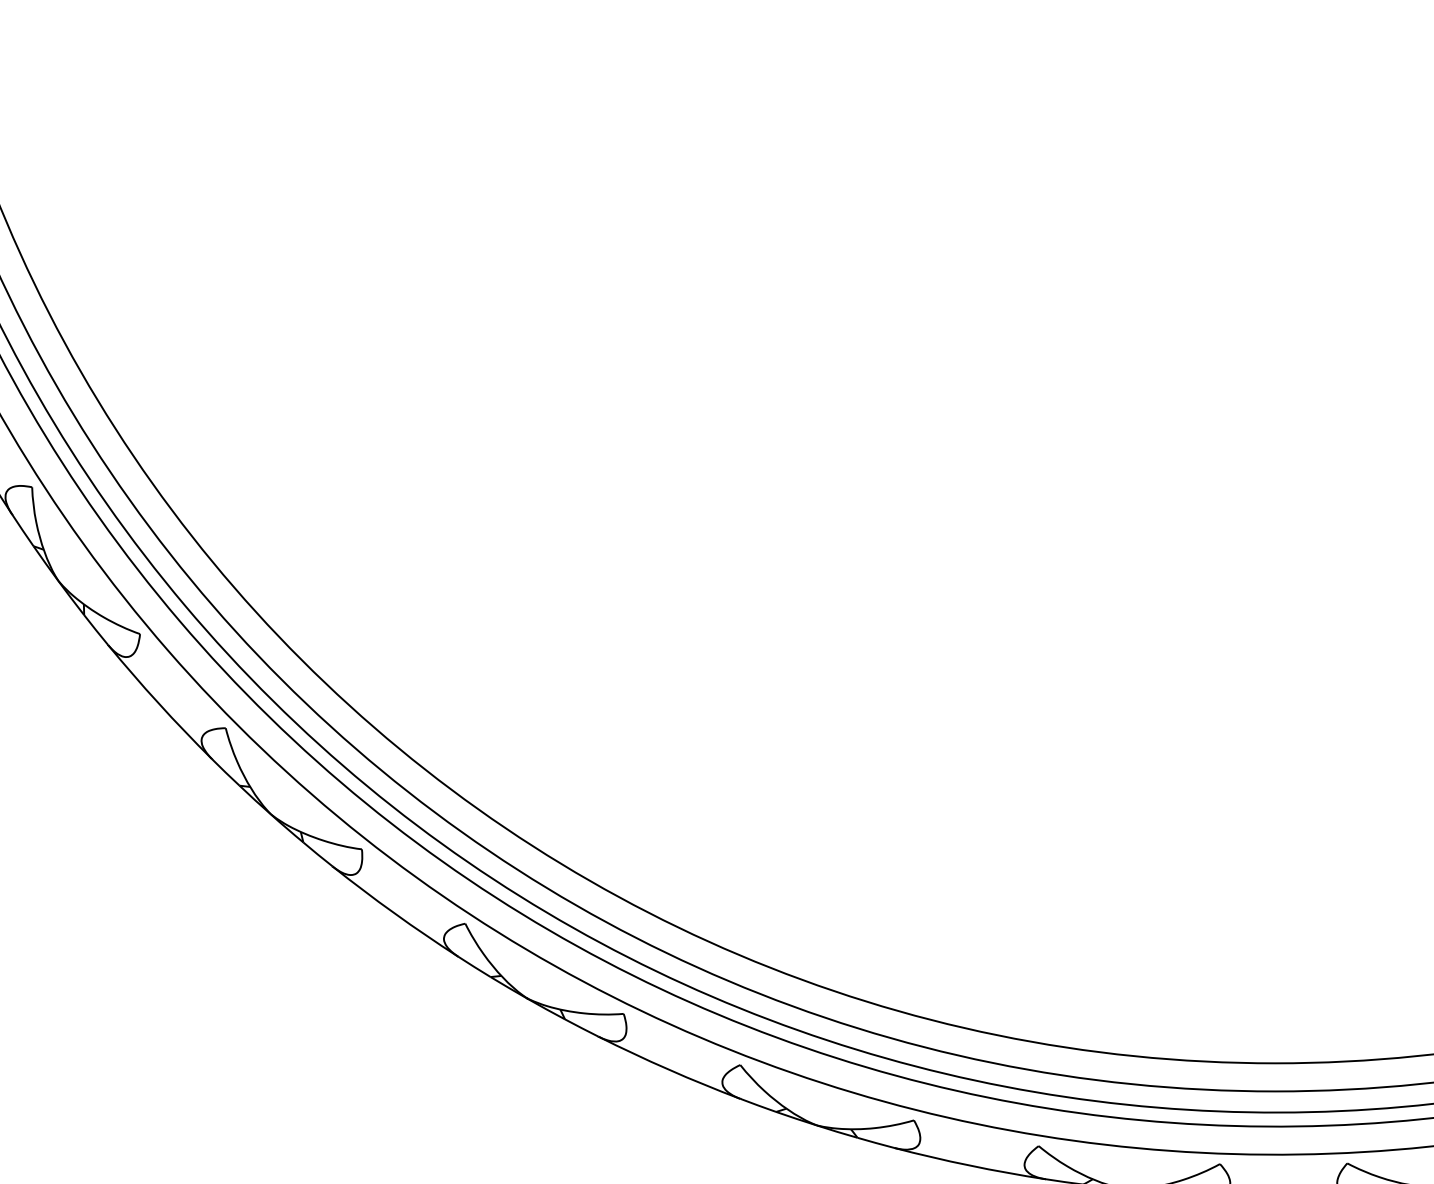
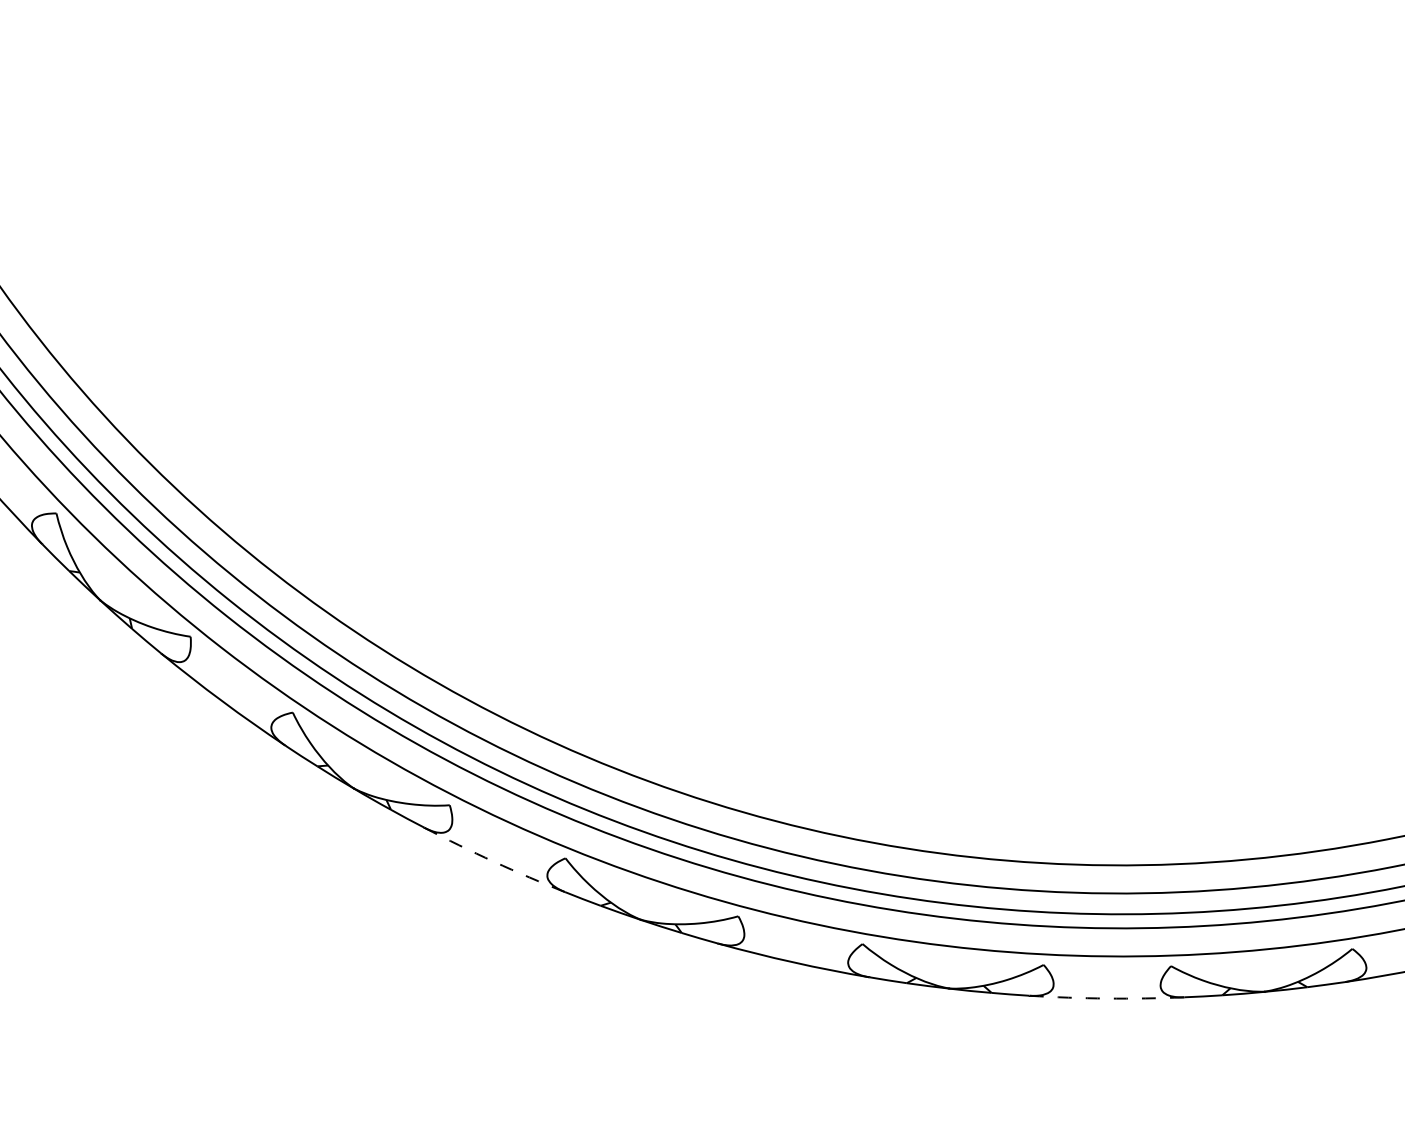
arc: (394, 913) -> (494, 861), solid -> dashed
arc: (969, 1165) -> (1106, 998), solid -> dashed

